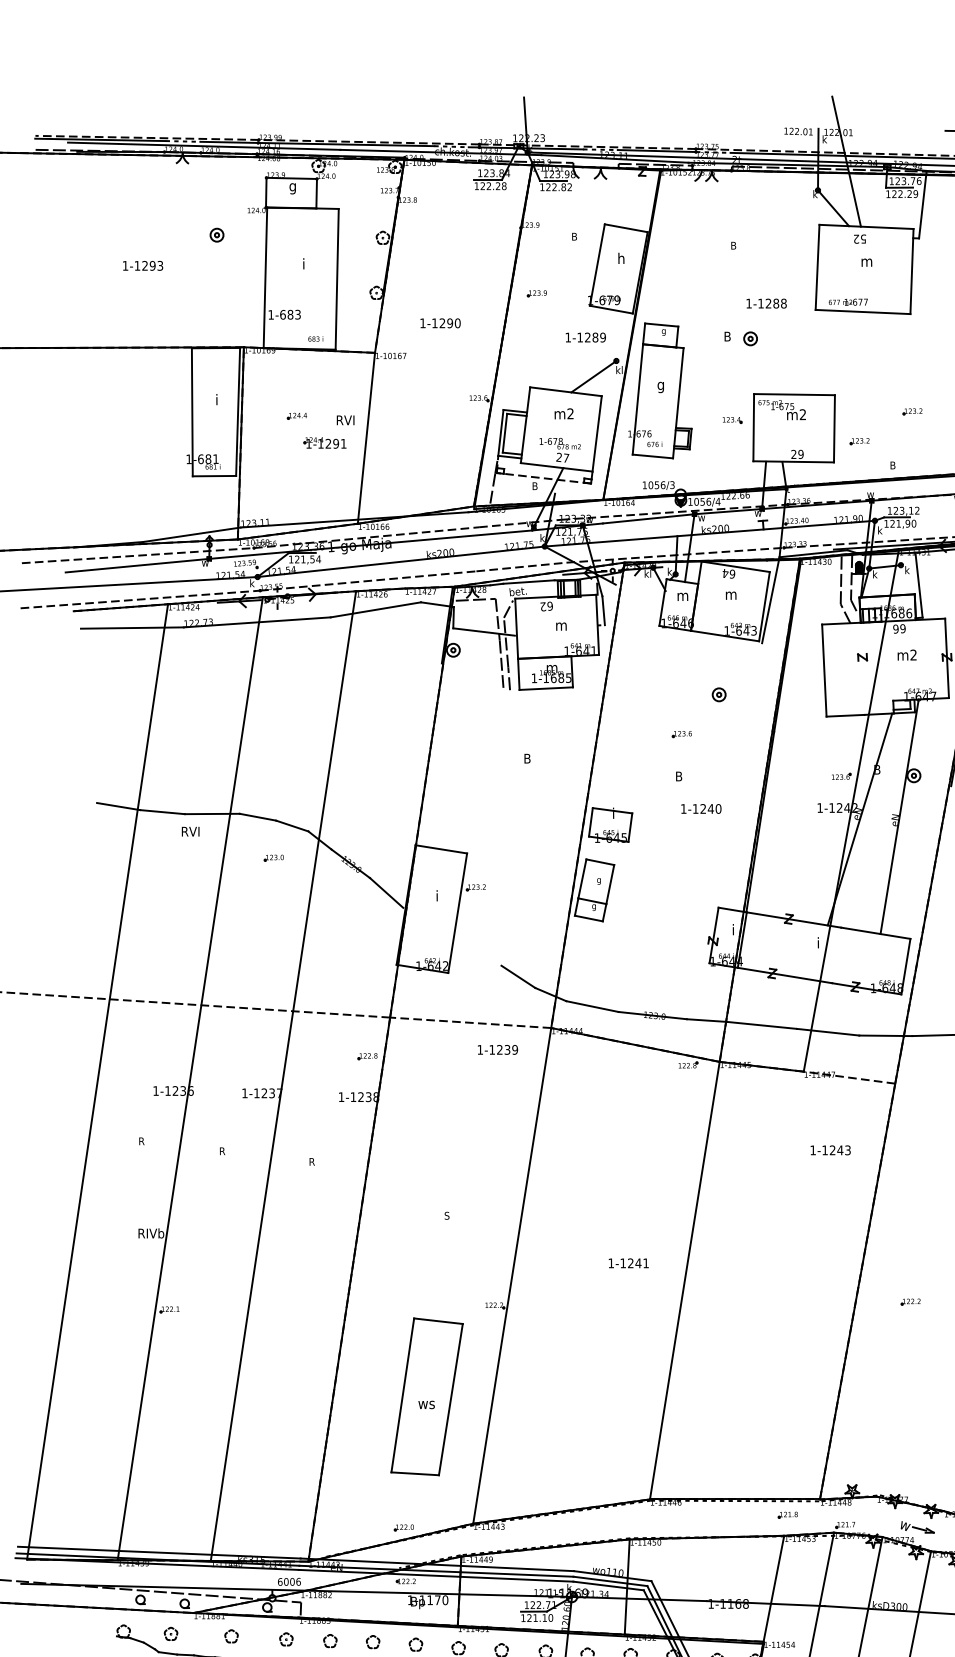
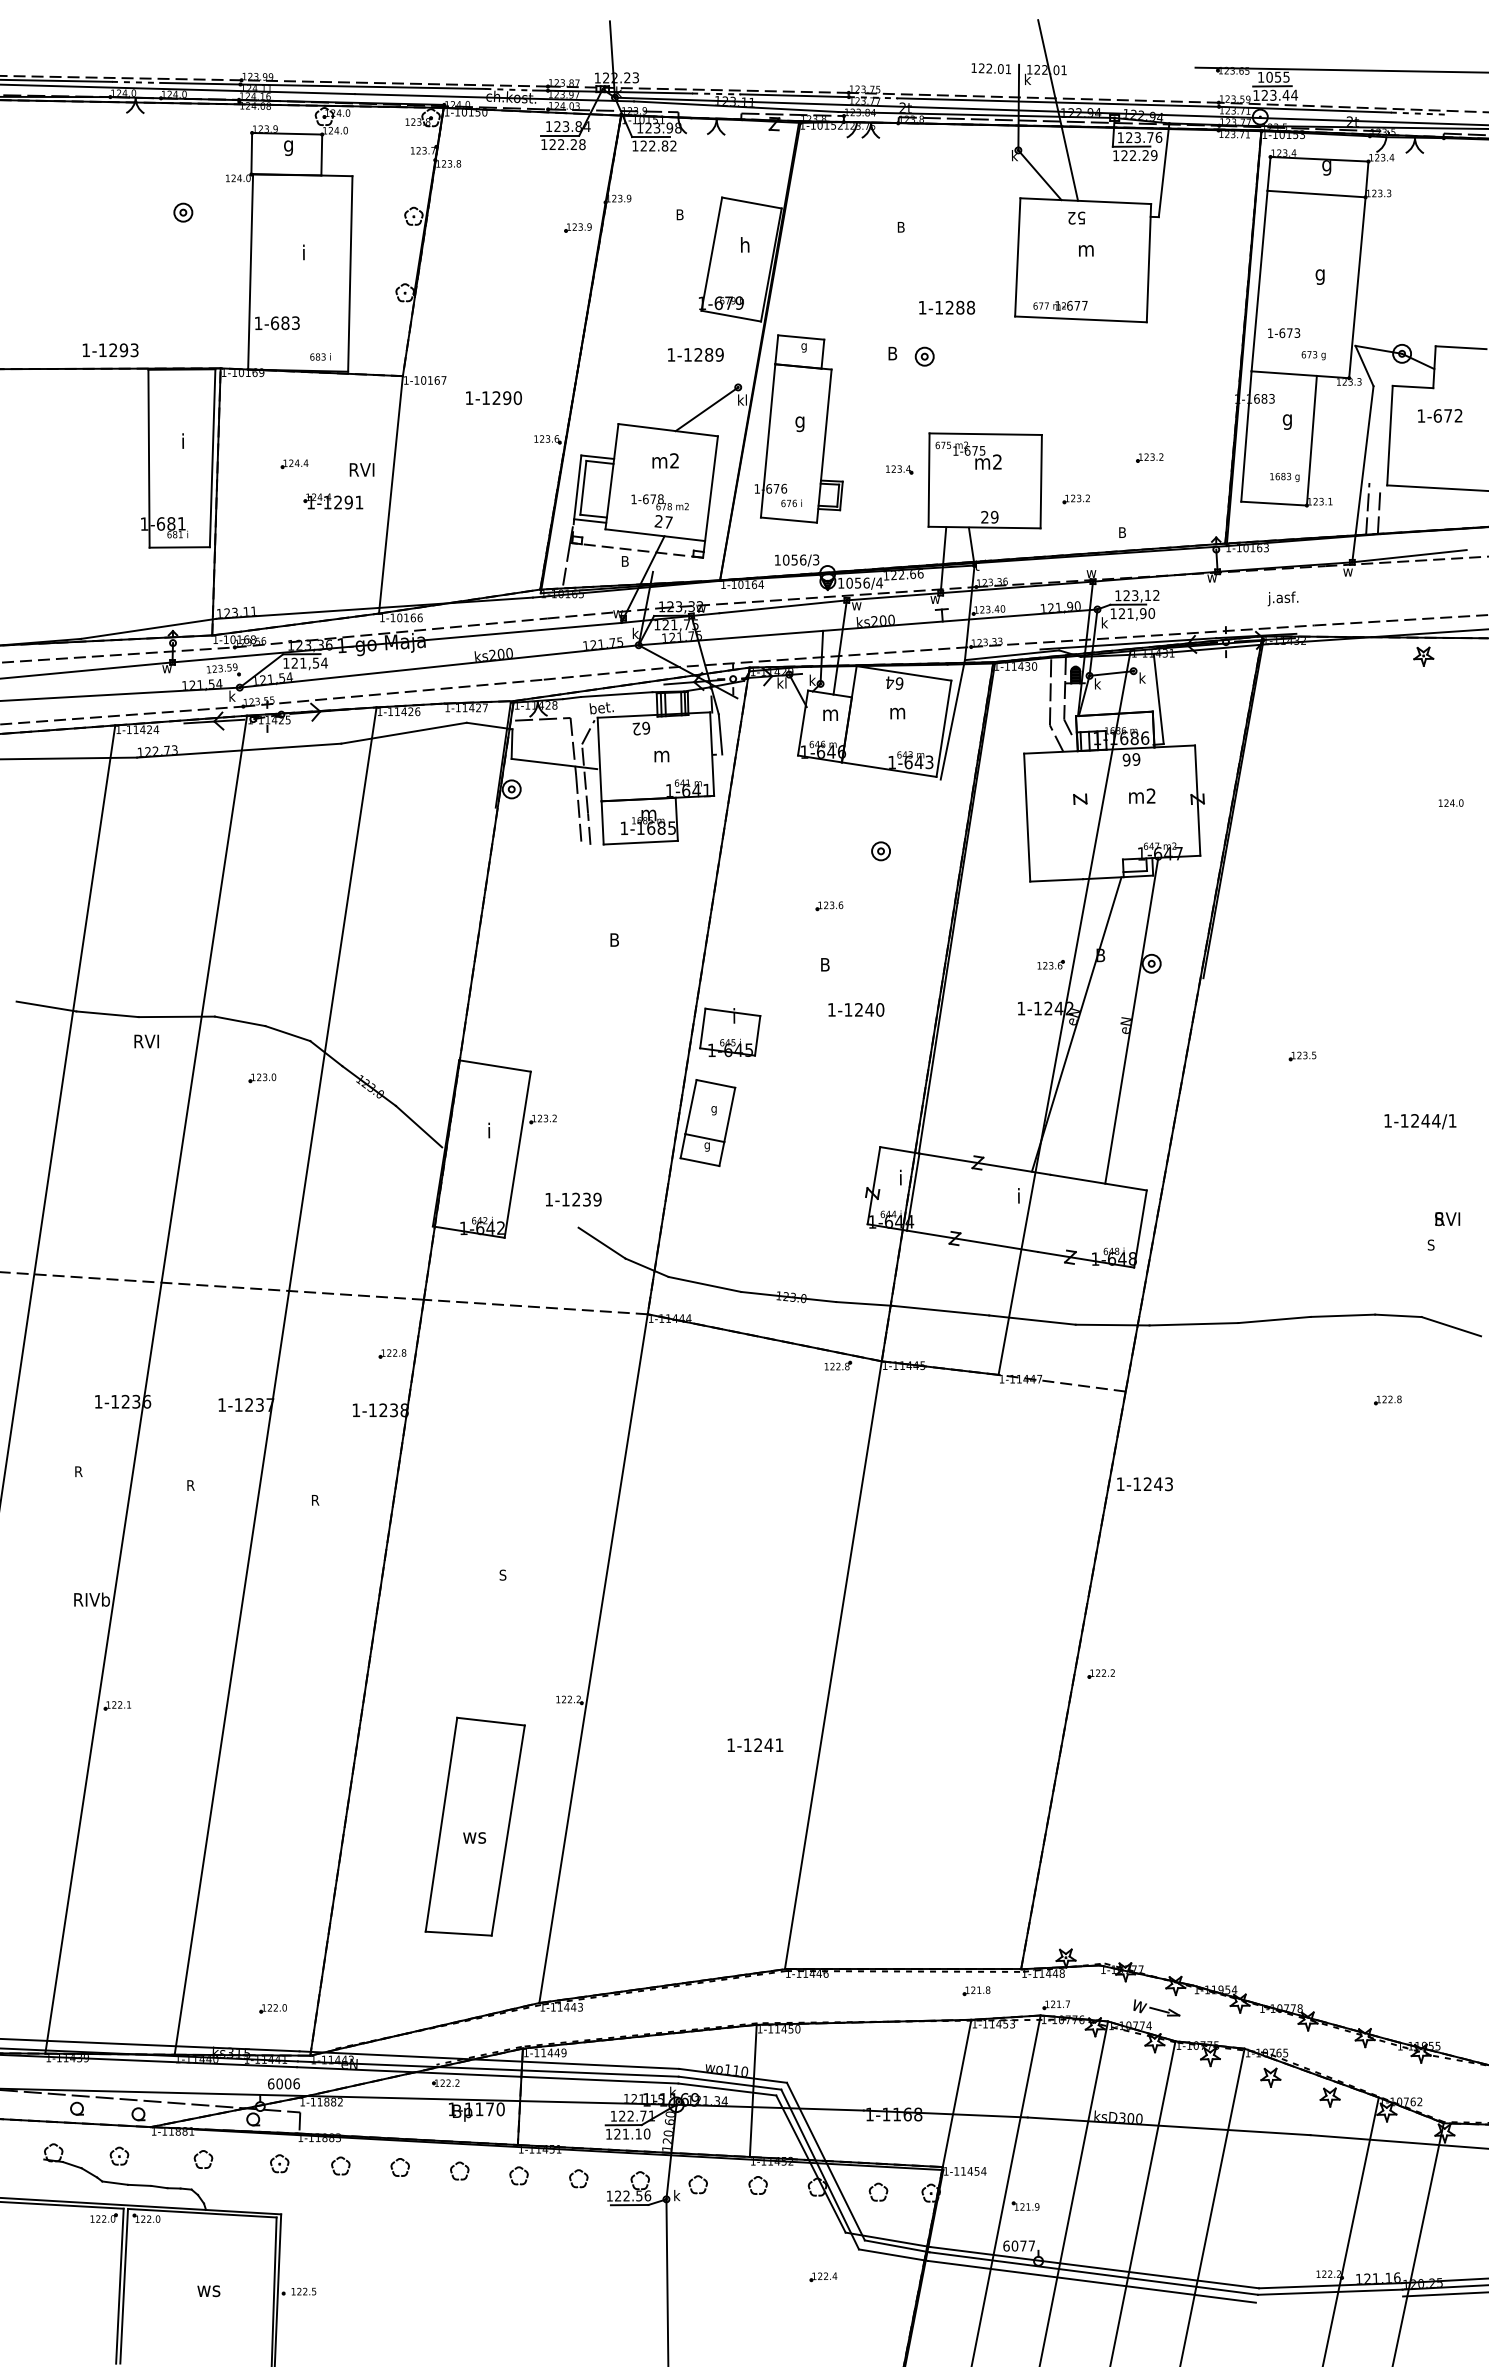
text: (143, 266) -> (110, 350), moved
part: (536, 293) -> (577, 227), moved
text: (440, 323) -> (493, 398), moved
text: (497, 1049) -> (573, 1199), moved
text: (830, 1150) -> (1144, 1484), moved
text: (628, 1262) -> (755, 1744), moved
part: (910, 1301) -> (1100, 1673), moved
part: (403, 1527) -> (272, 2008), moved

